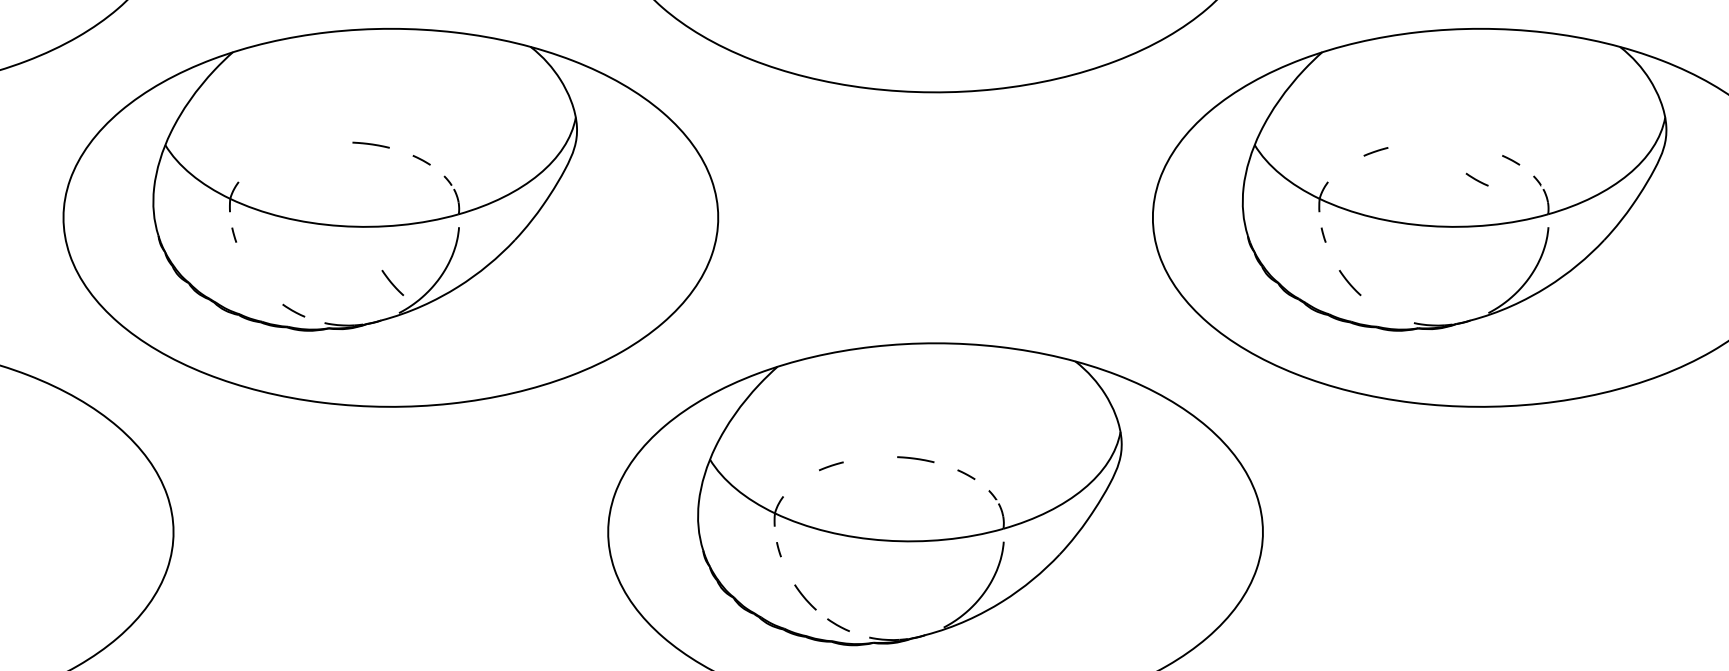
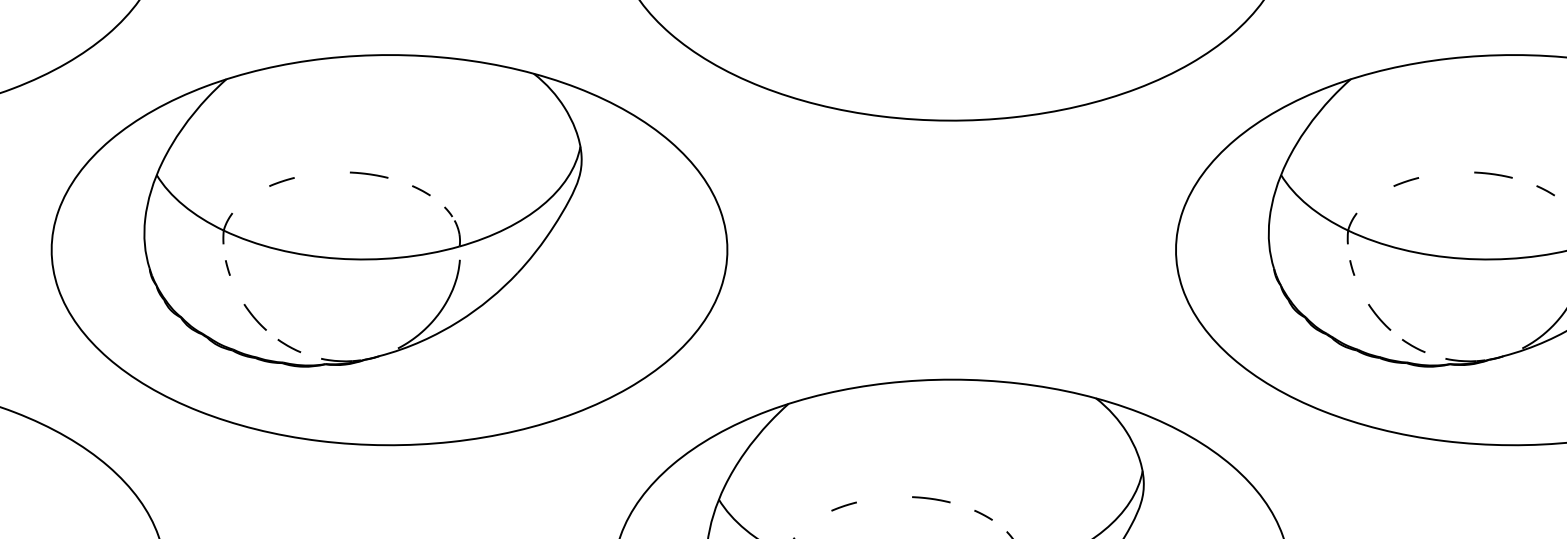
line: (1460, 144) -> (1493, 174), added
line: (286, 151) -> (281, 181), added
line: (1476, 179) -> (1412, 345), moved
curve: (392, 282) -> (254, 316), moved

